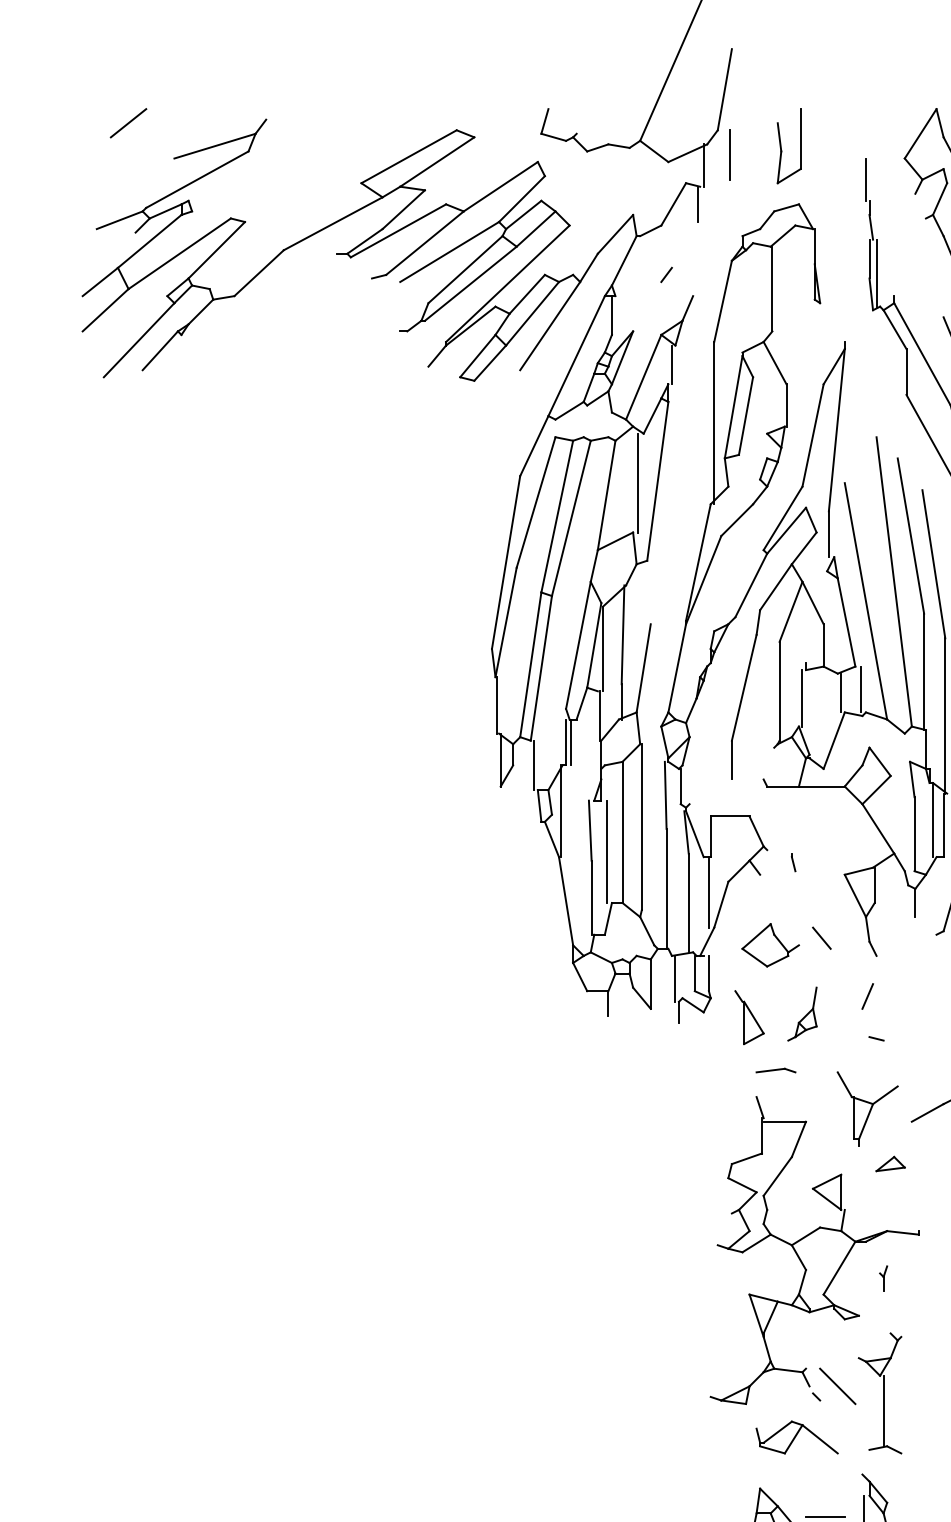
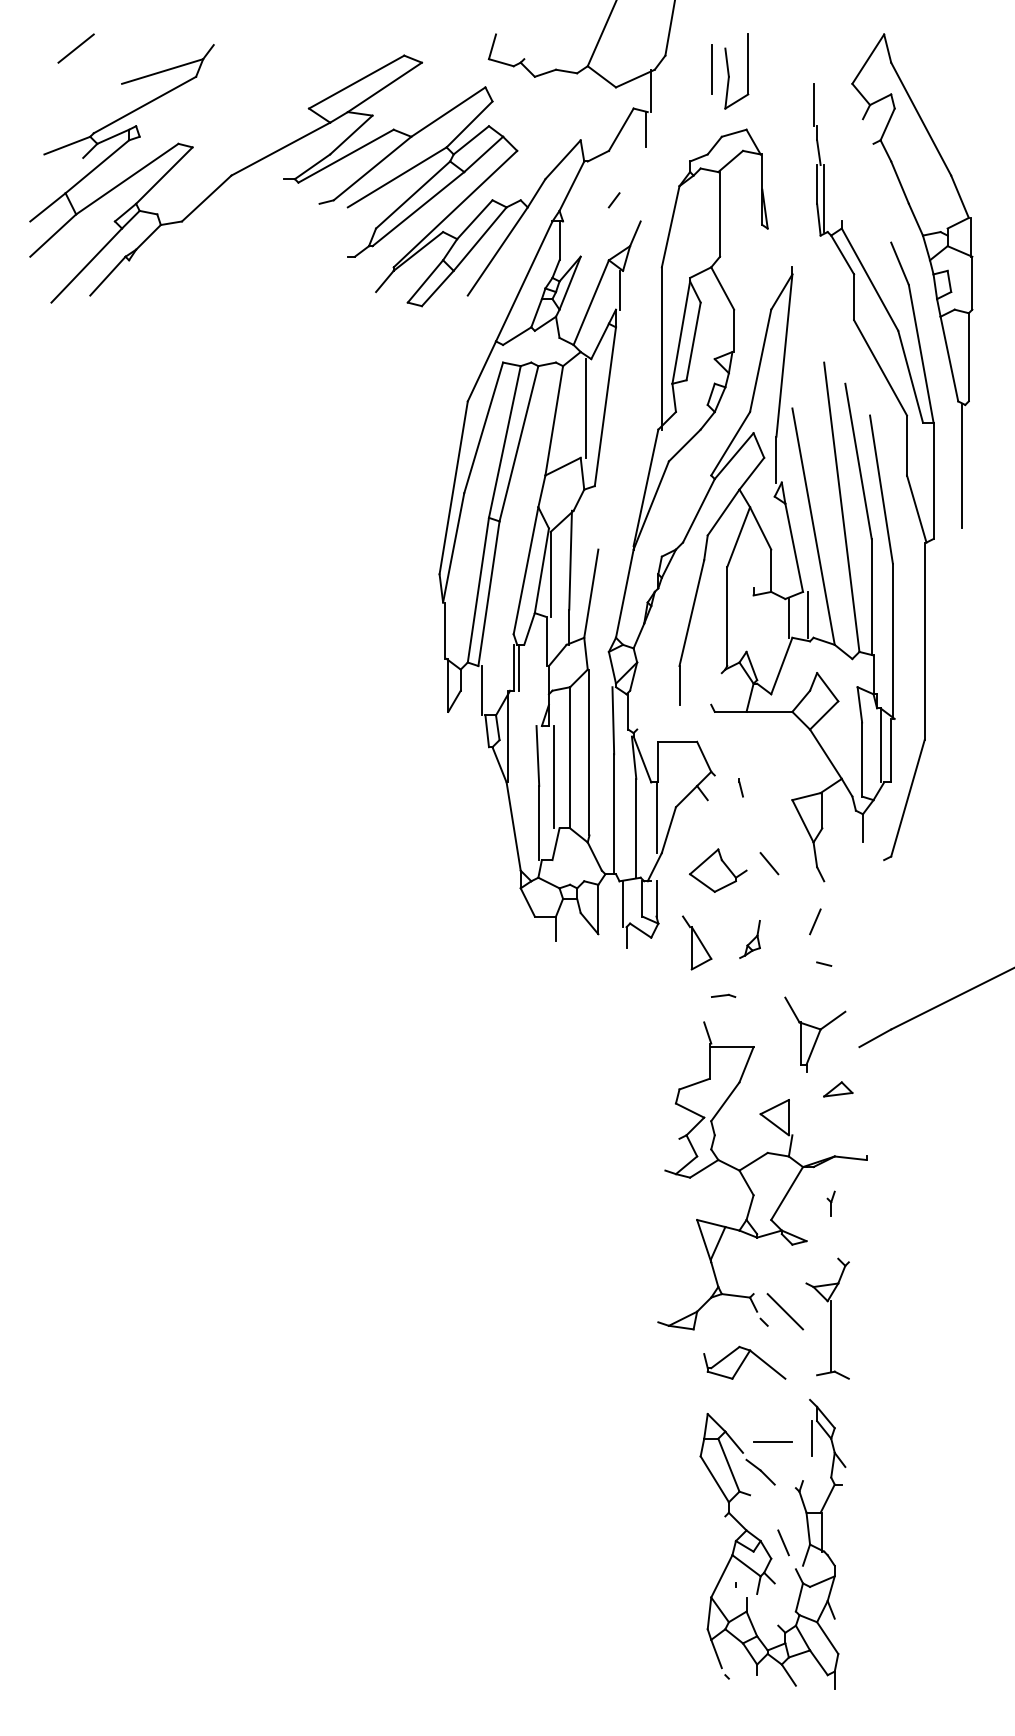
line: (729, 155) -> (711, 69), moved
line: (802, 698) -> (750, 623), removed
part: (801, 1014) -> (749, 939), size x0.7
part: (775, 1070) -> (723, 995), size x0.6

